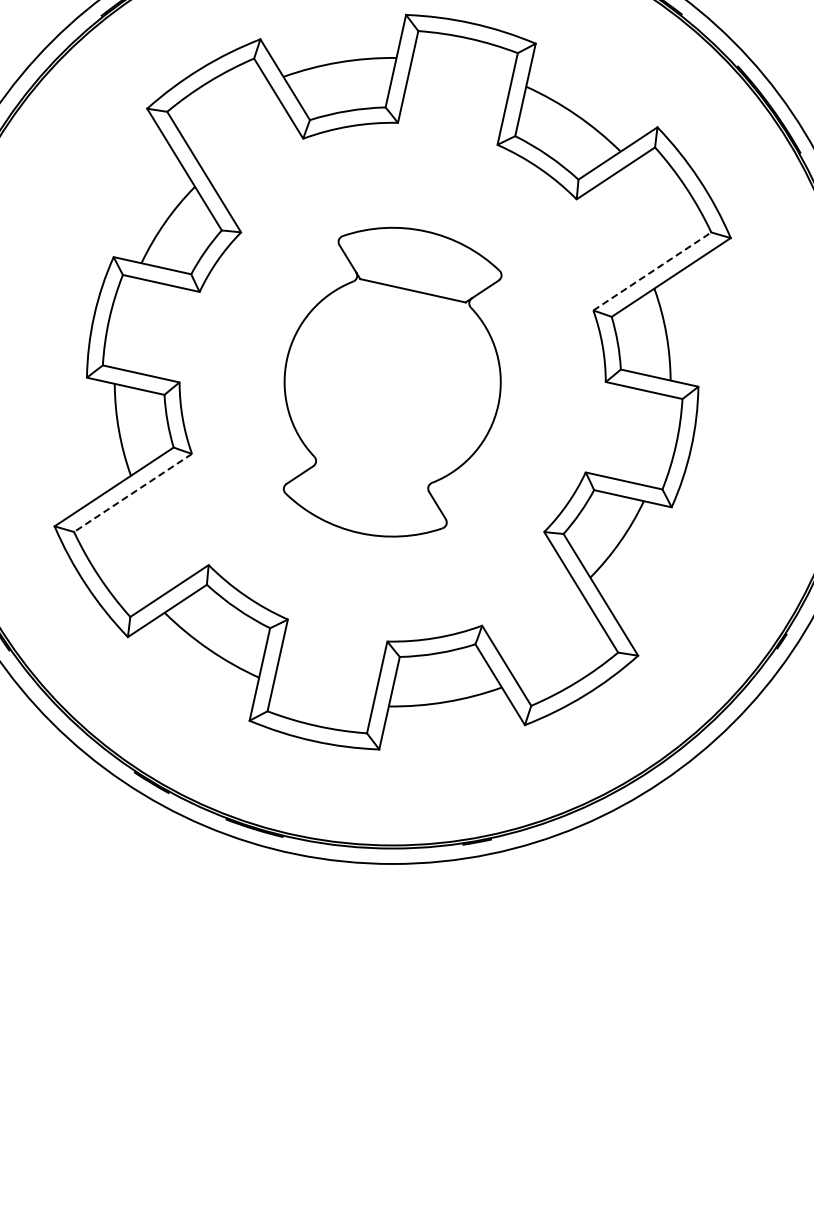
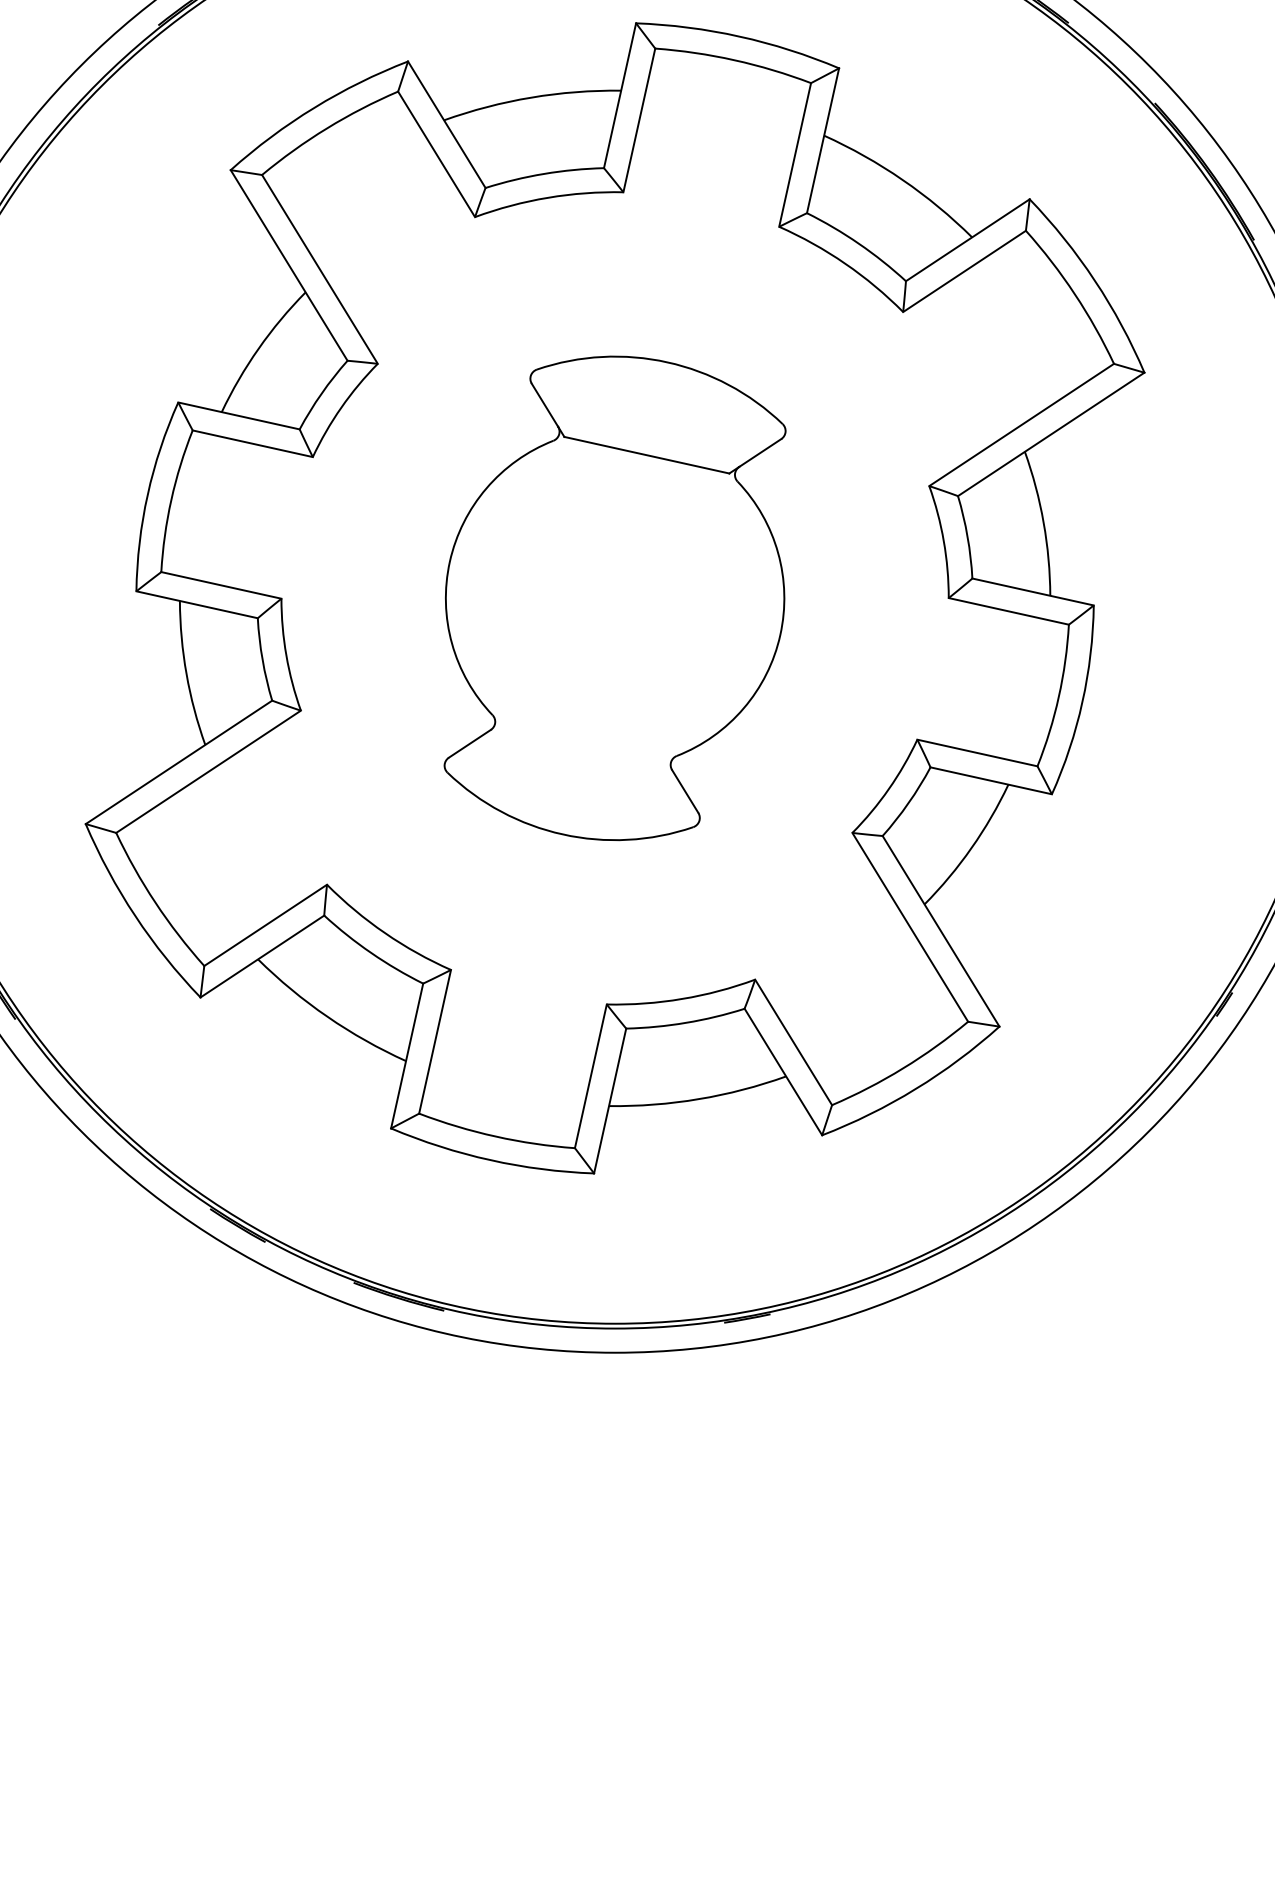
line: (652, 271) -> (1021, 425), dashed -> solid
line: (133, 492) -> (209, 771), dashed -> solid

